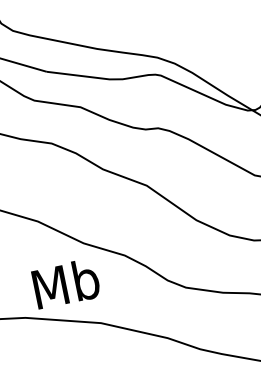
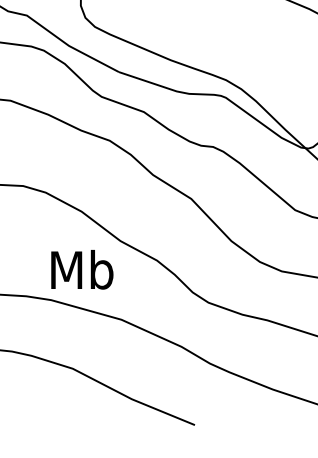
text: (66, 283) -> (82, 269), moved

